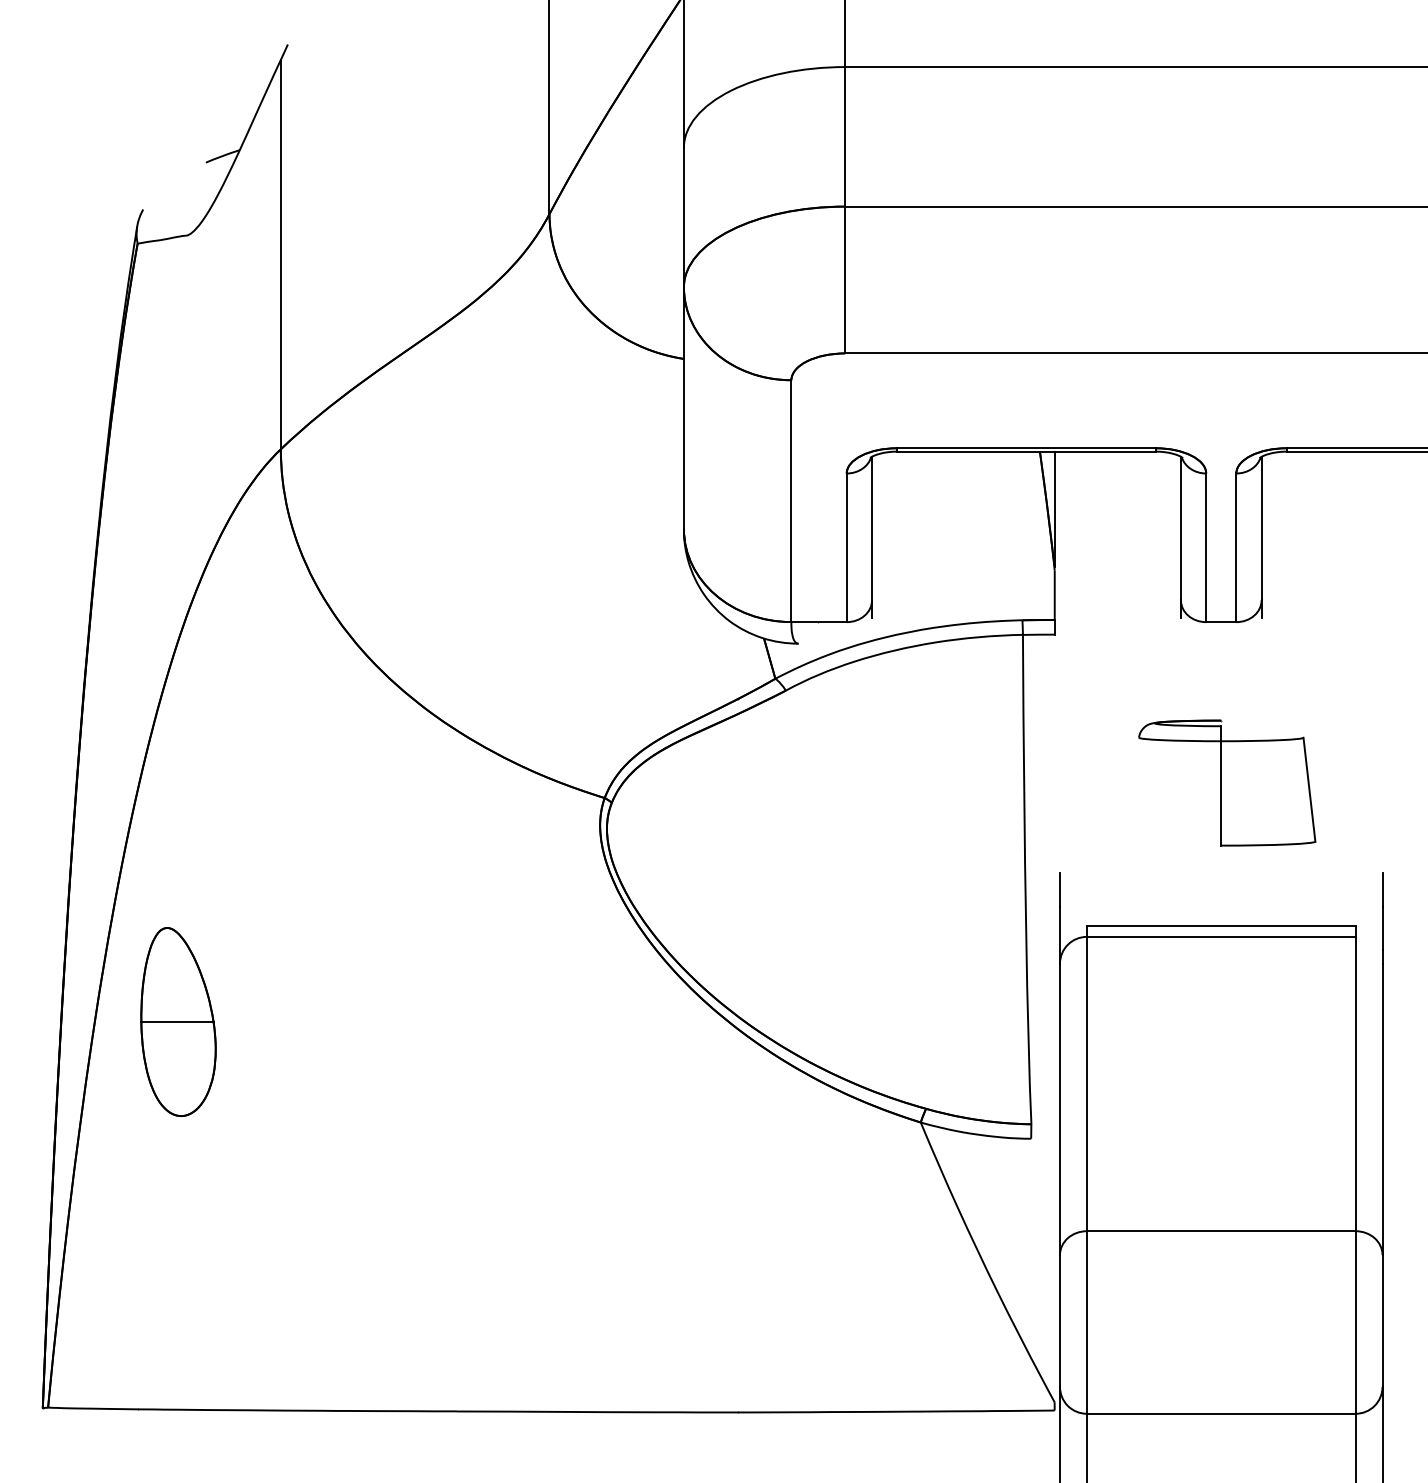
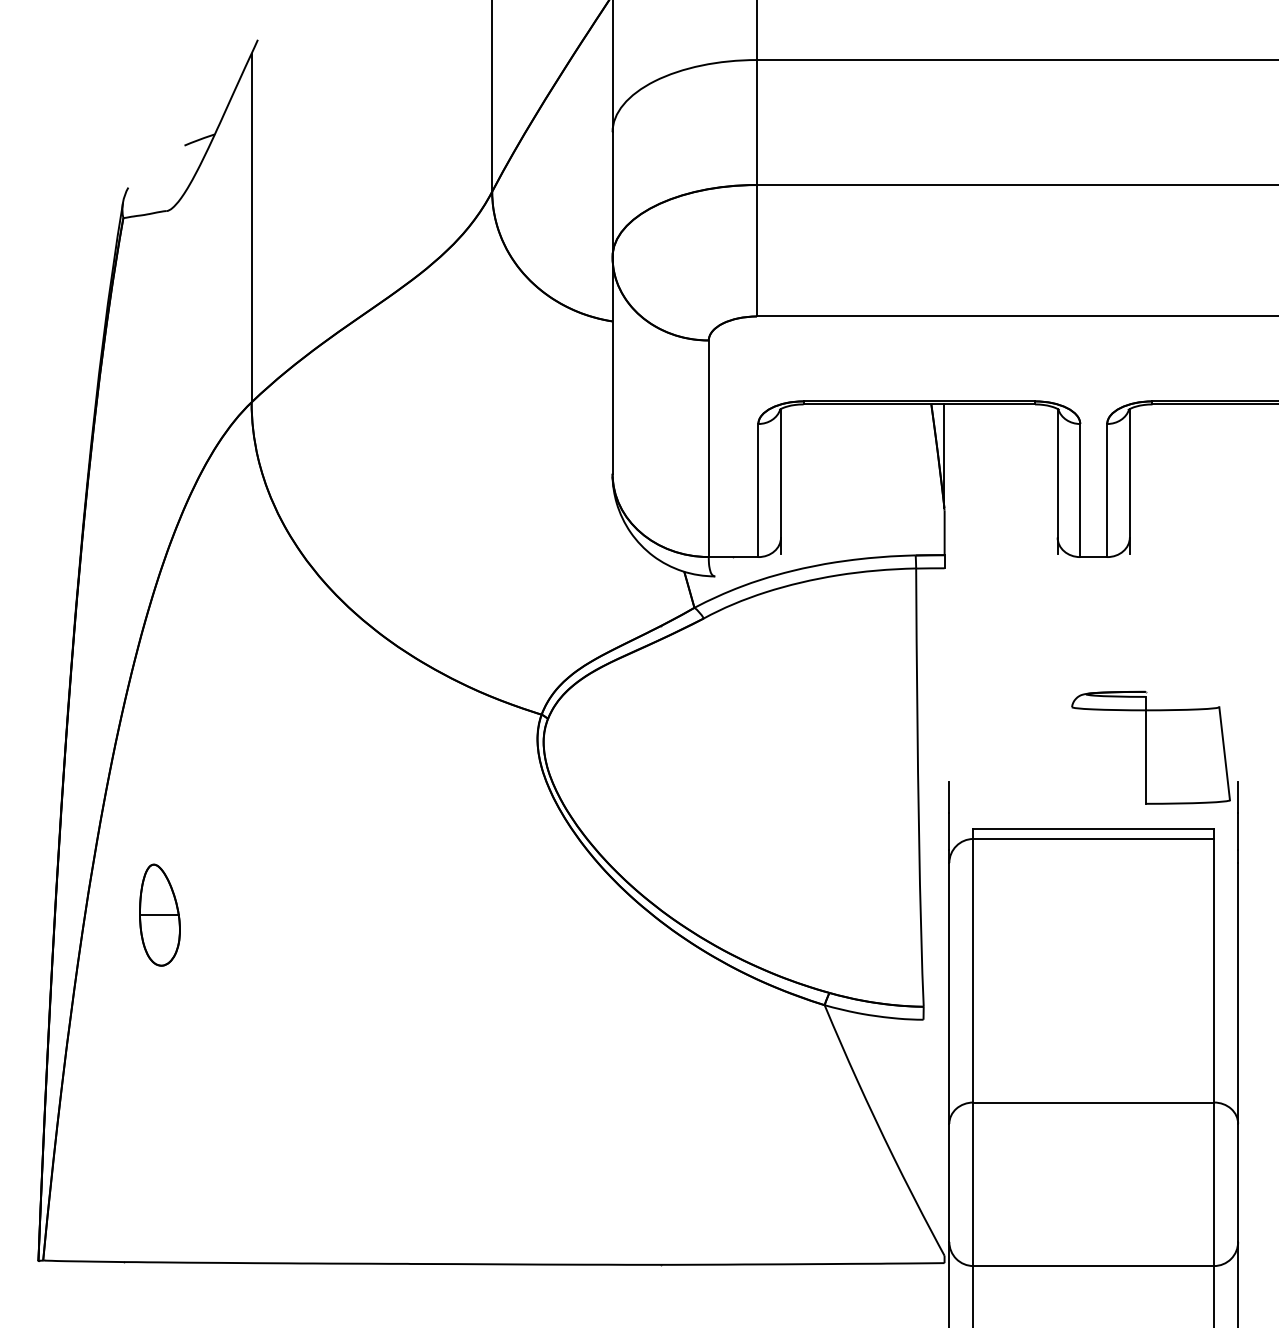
part: (1227, 782) -> (1151, 747), moved
part: (178, 1021) -> (159, 914), size x0.6

